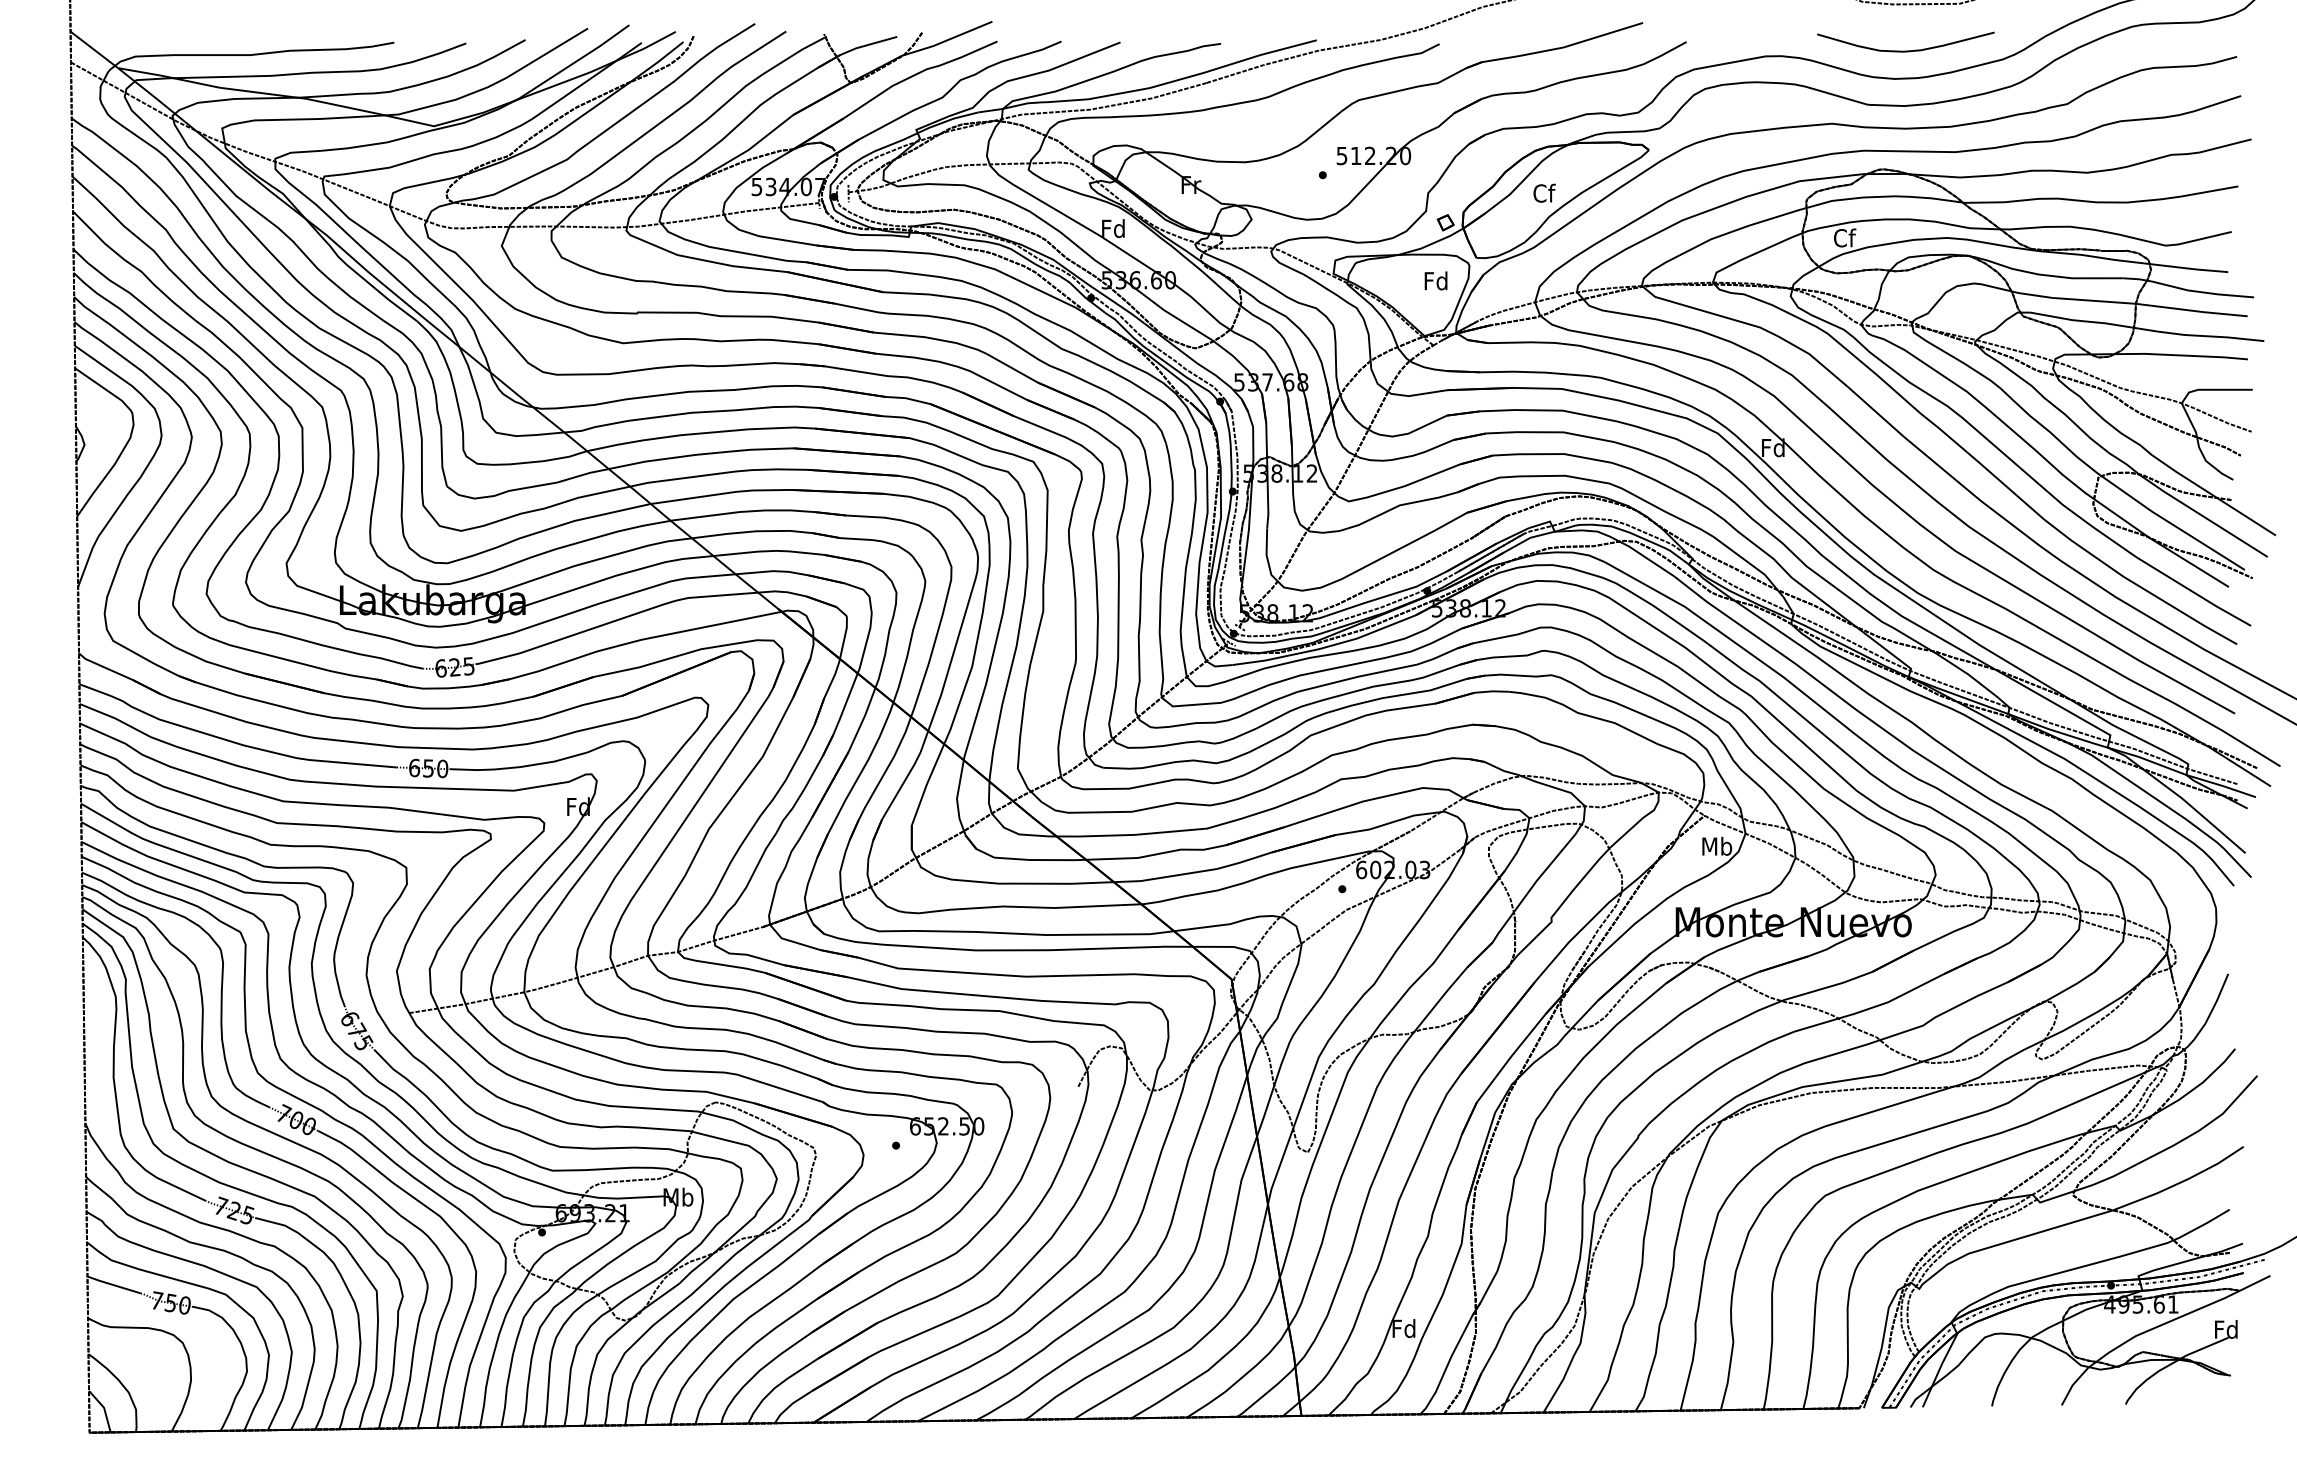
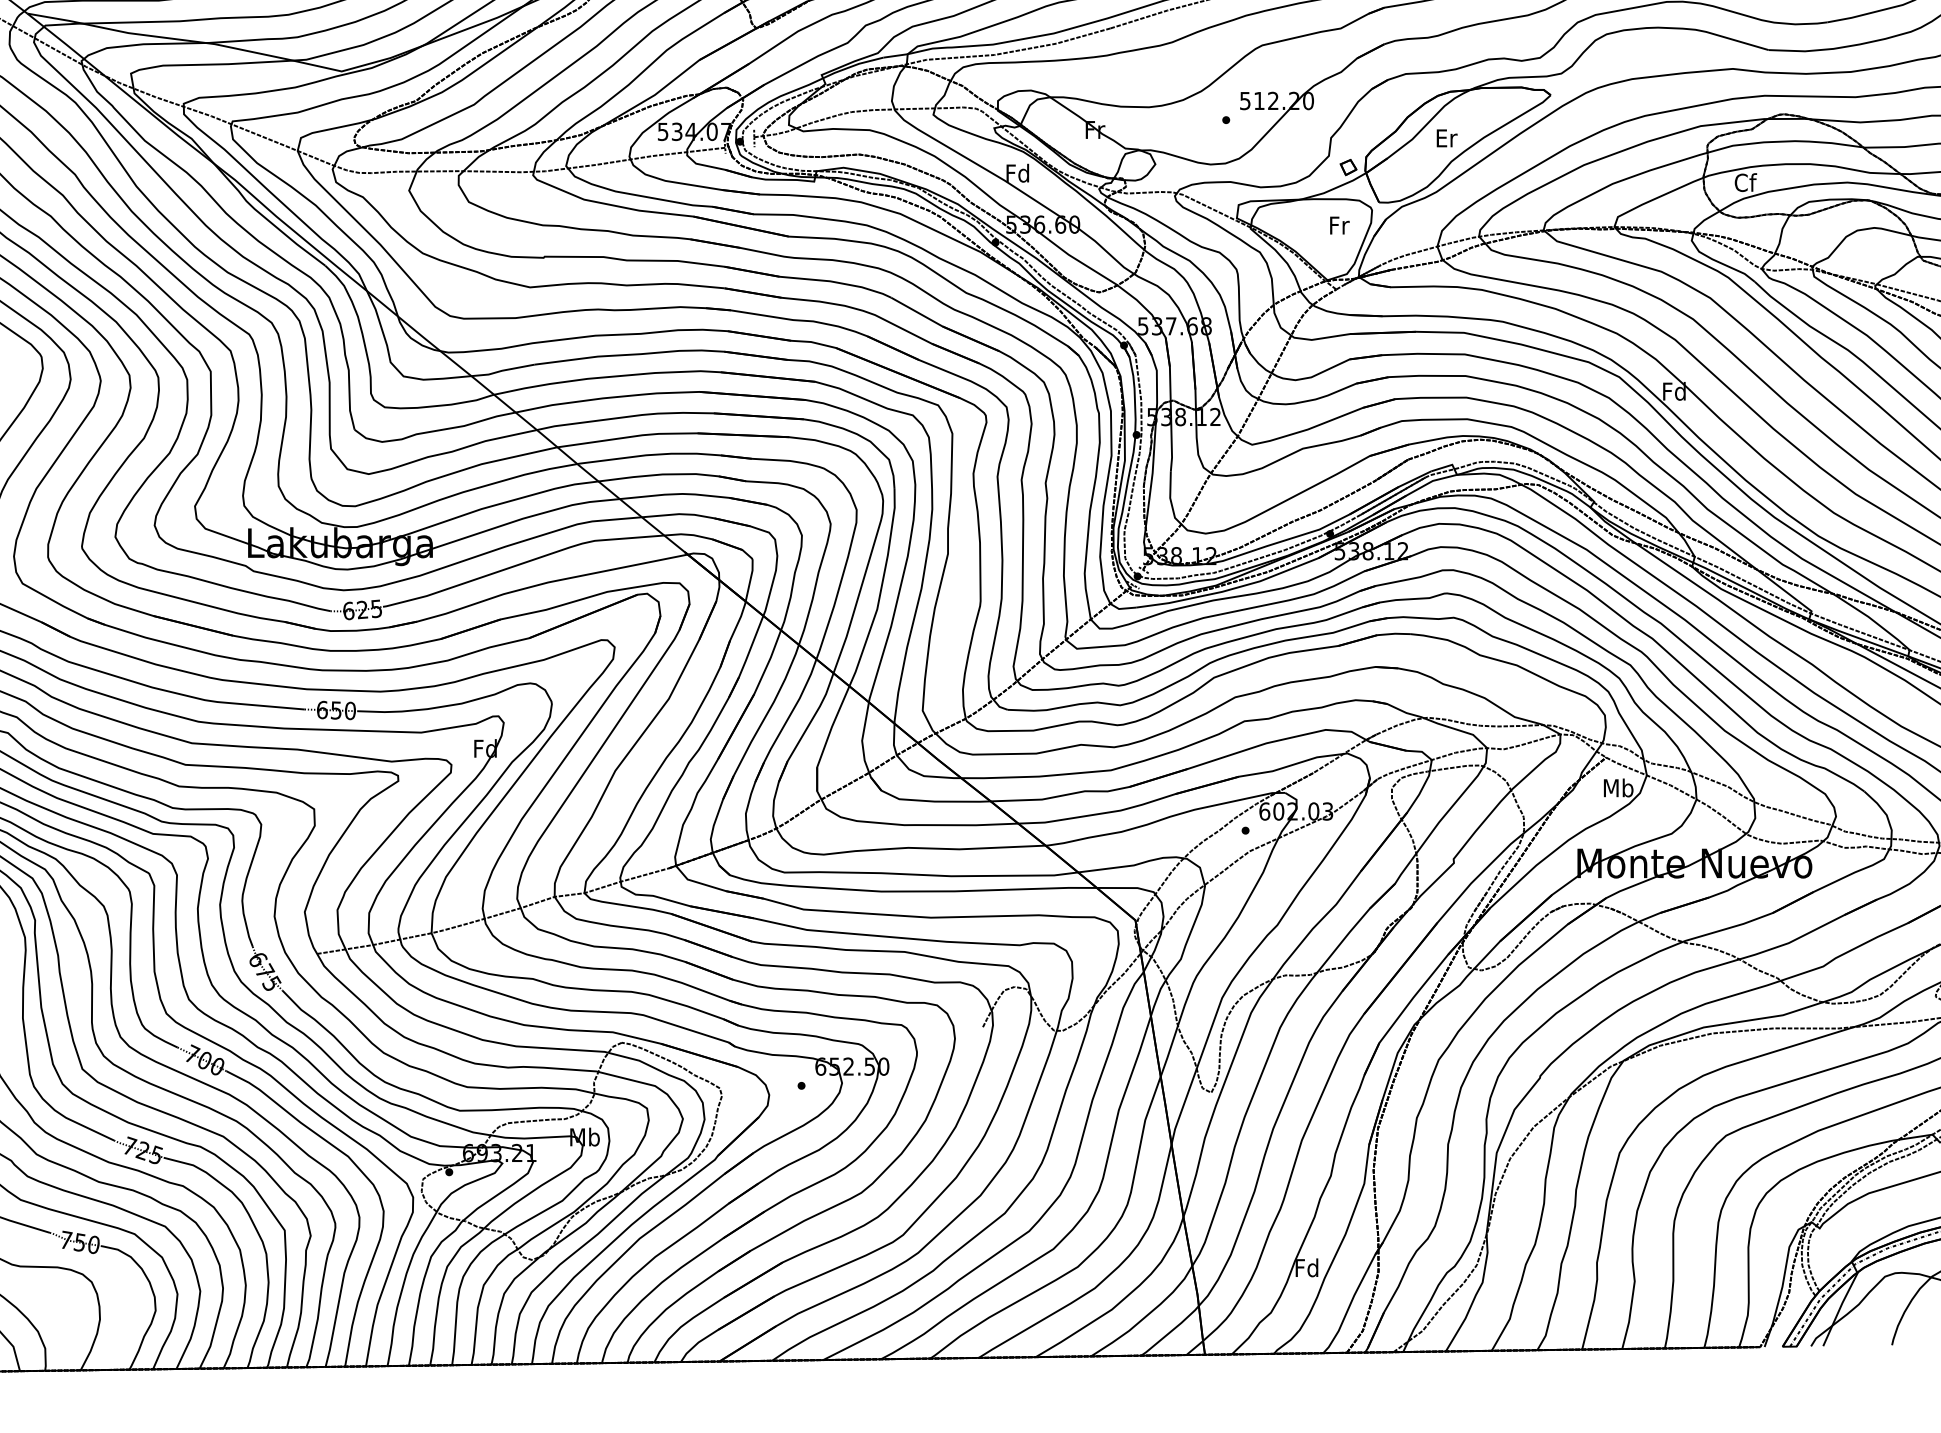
text: (1544, 192) -> (1446, 137), Cf -> Er
text: (1435, 280) -> (1338, 224), Fd -> Fr

